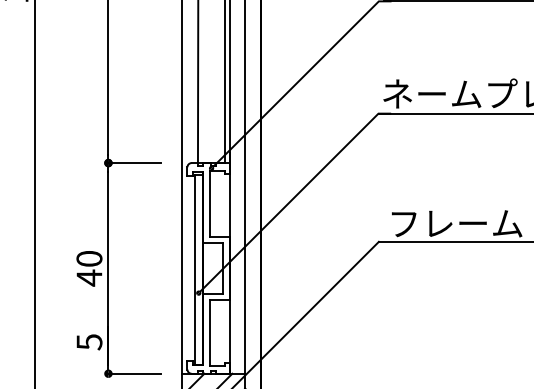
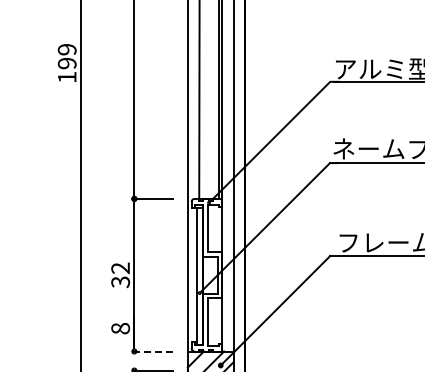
text: (89, 268) -> (120, 275), 40 -> 32
text: (89, 341) -> (120, 328), 5 -> 8
line: (133, 373) -> (152, 351), solid -> dashed

